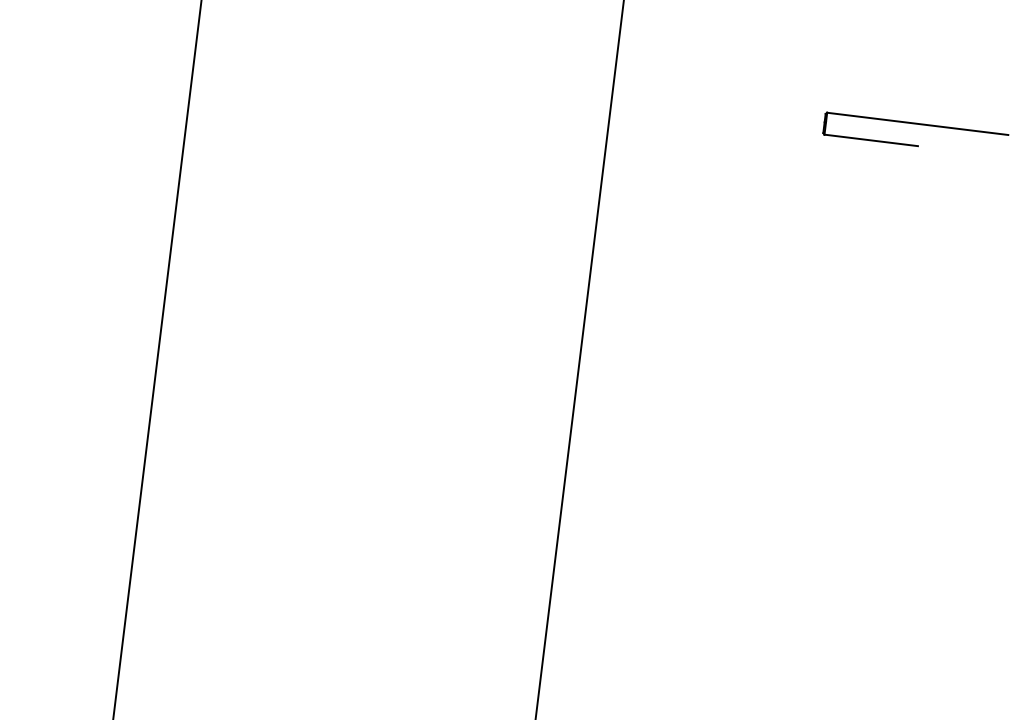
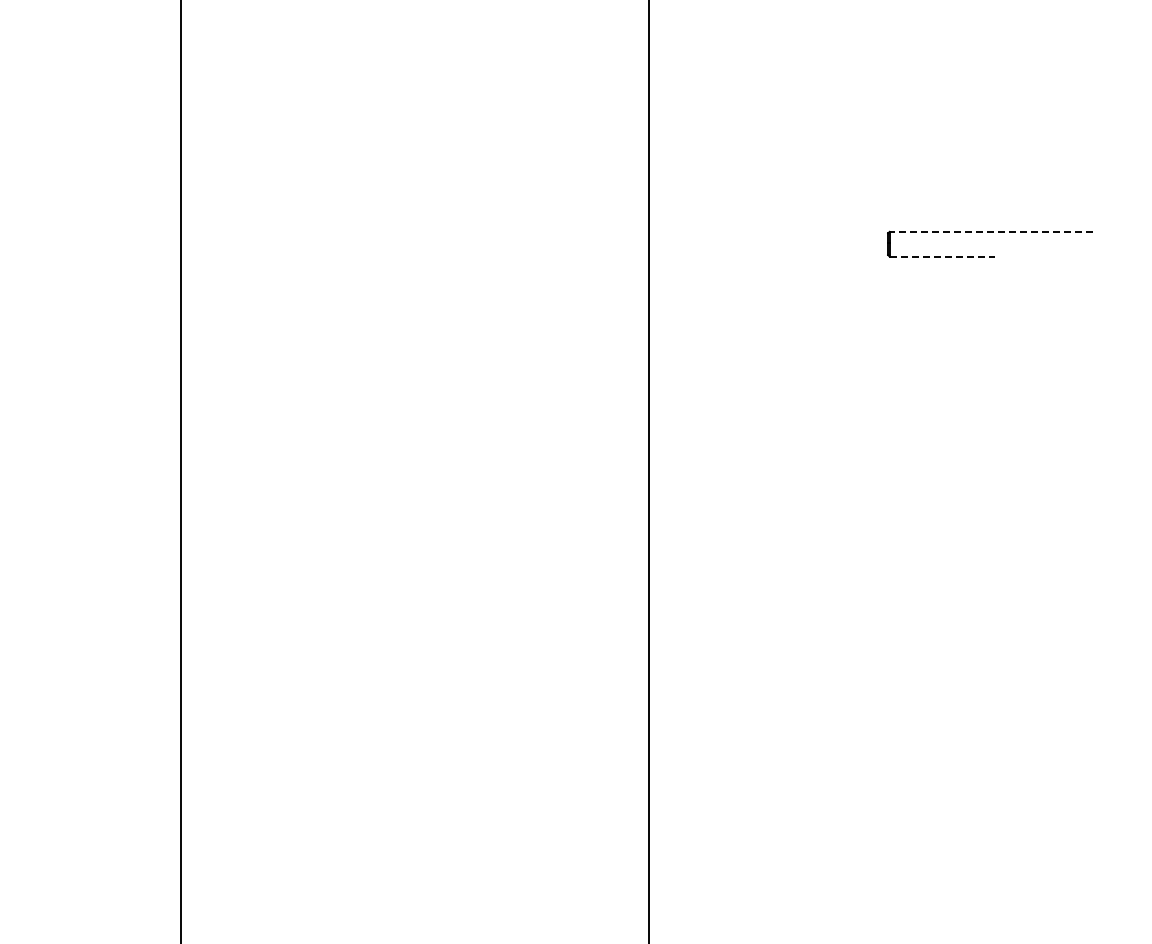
line: (917, 123) -> (991, 231), solid -> dashed
line: (871, 140) -> (942, 256), solid -> dashed

